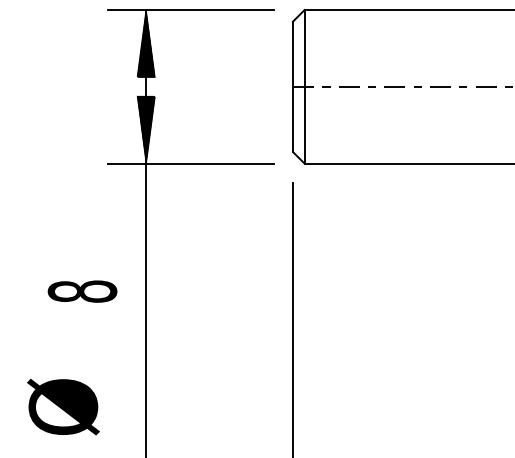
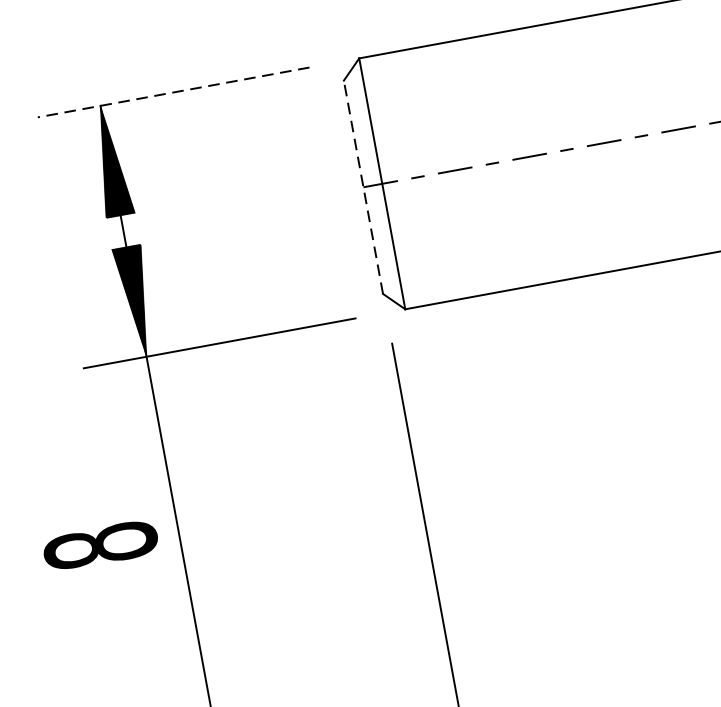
line: (190, 10) -> (172, 93), solid -> dashed
line: (293, 86) -> (364, 186), solid -> dashed
text: (82, 291) -> (100, 545), moved

